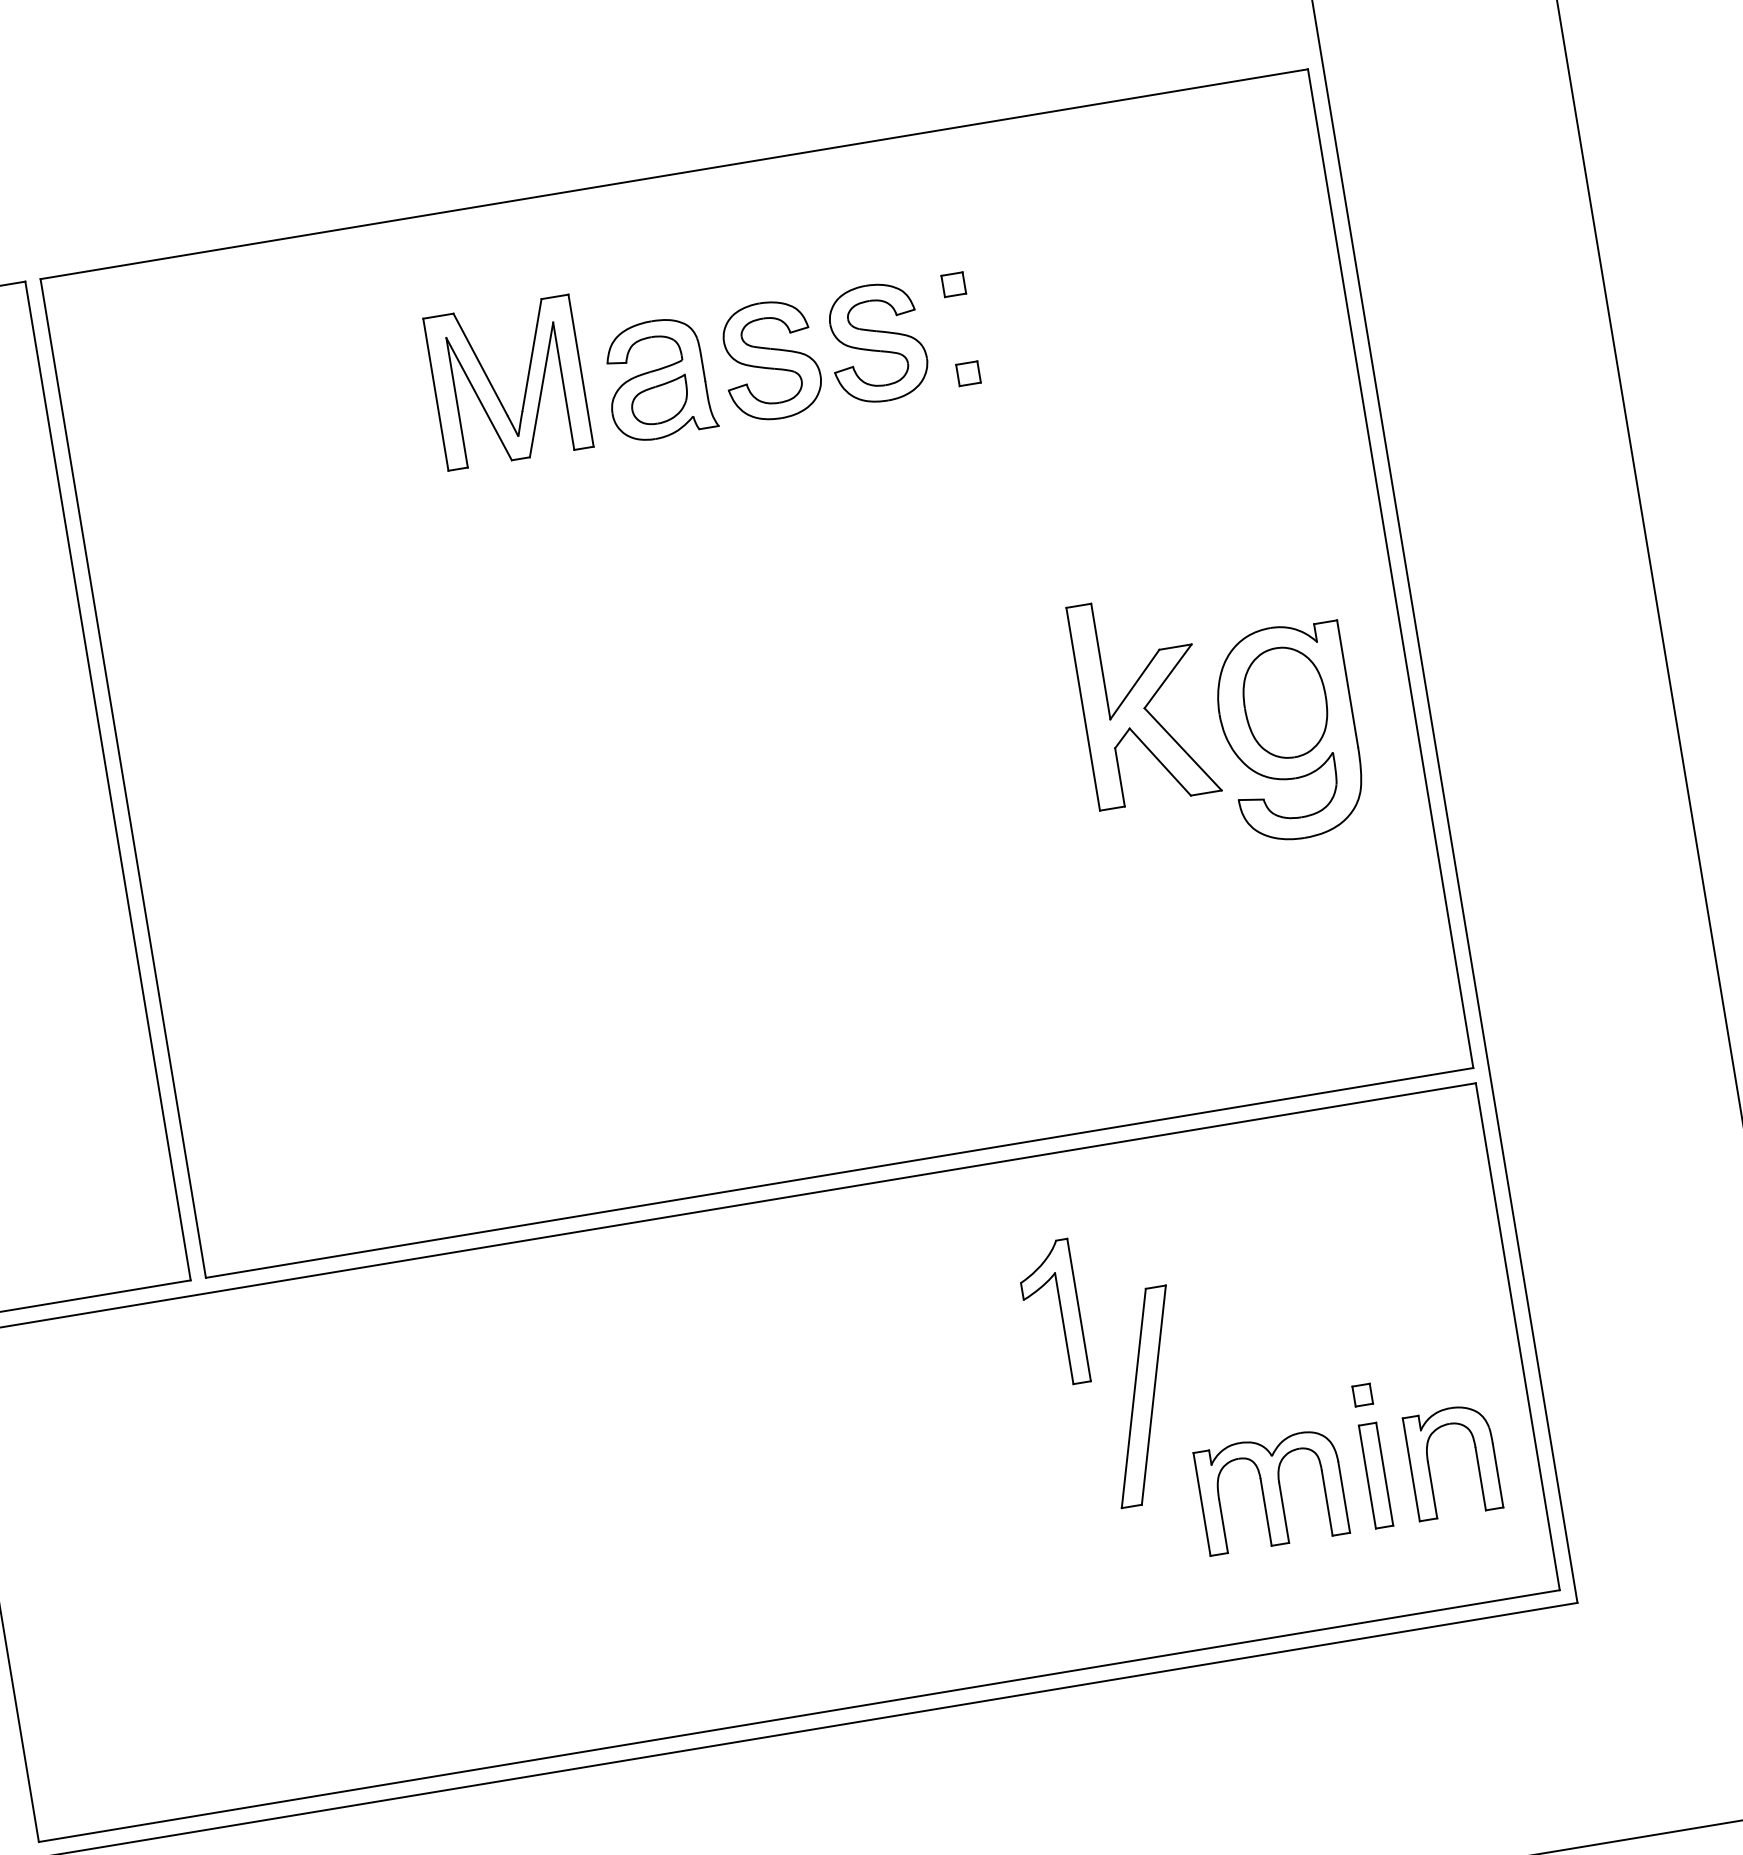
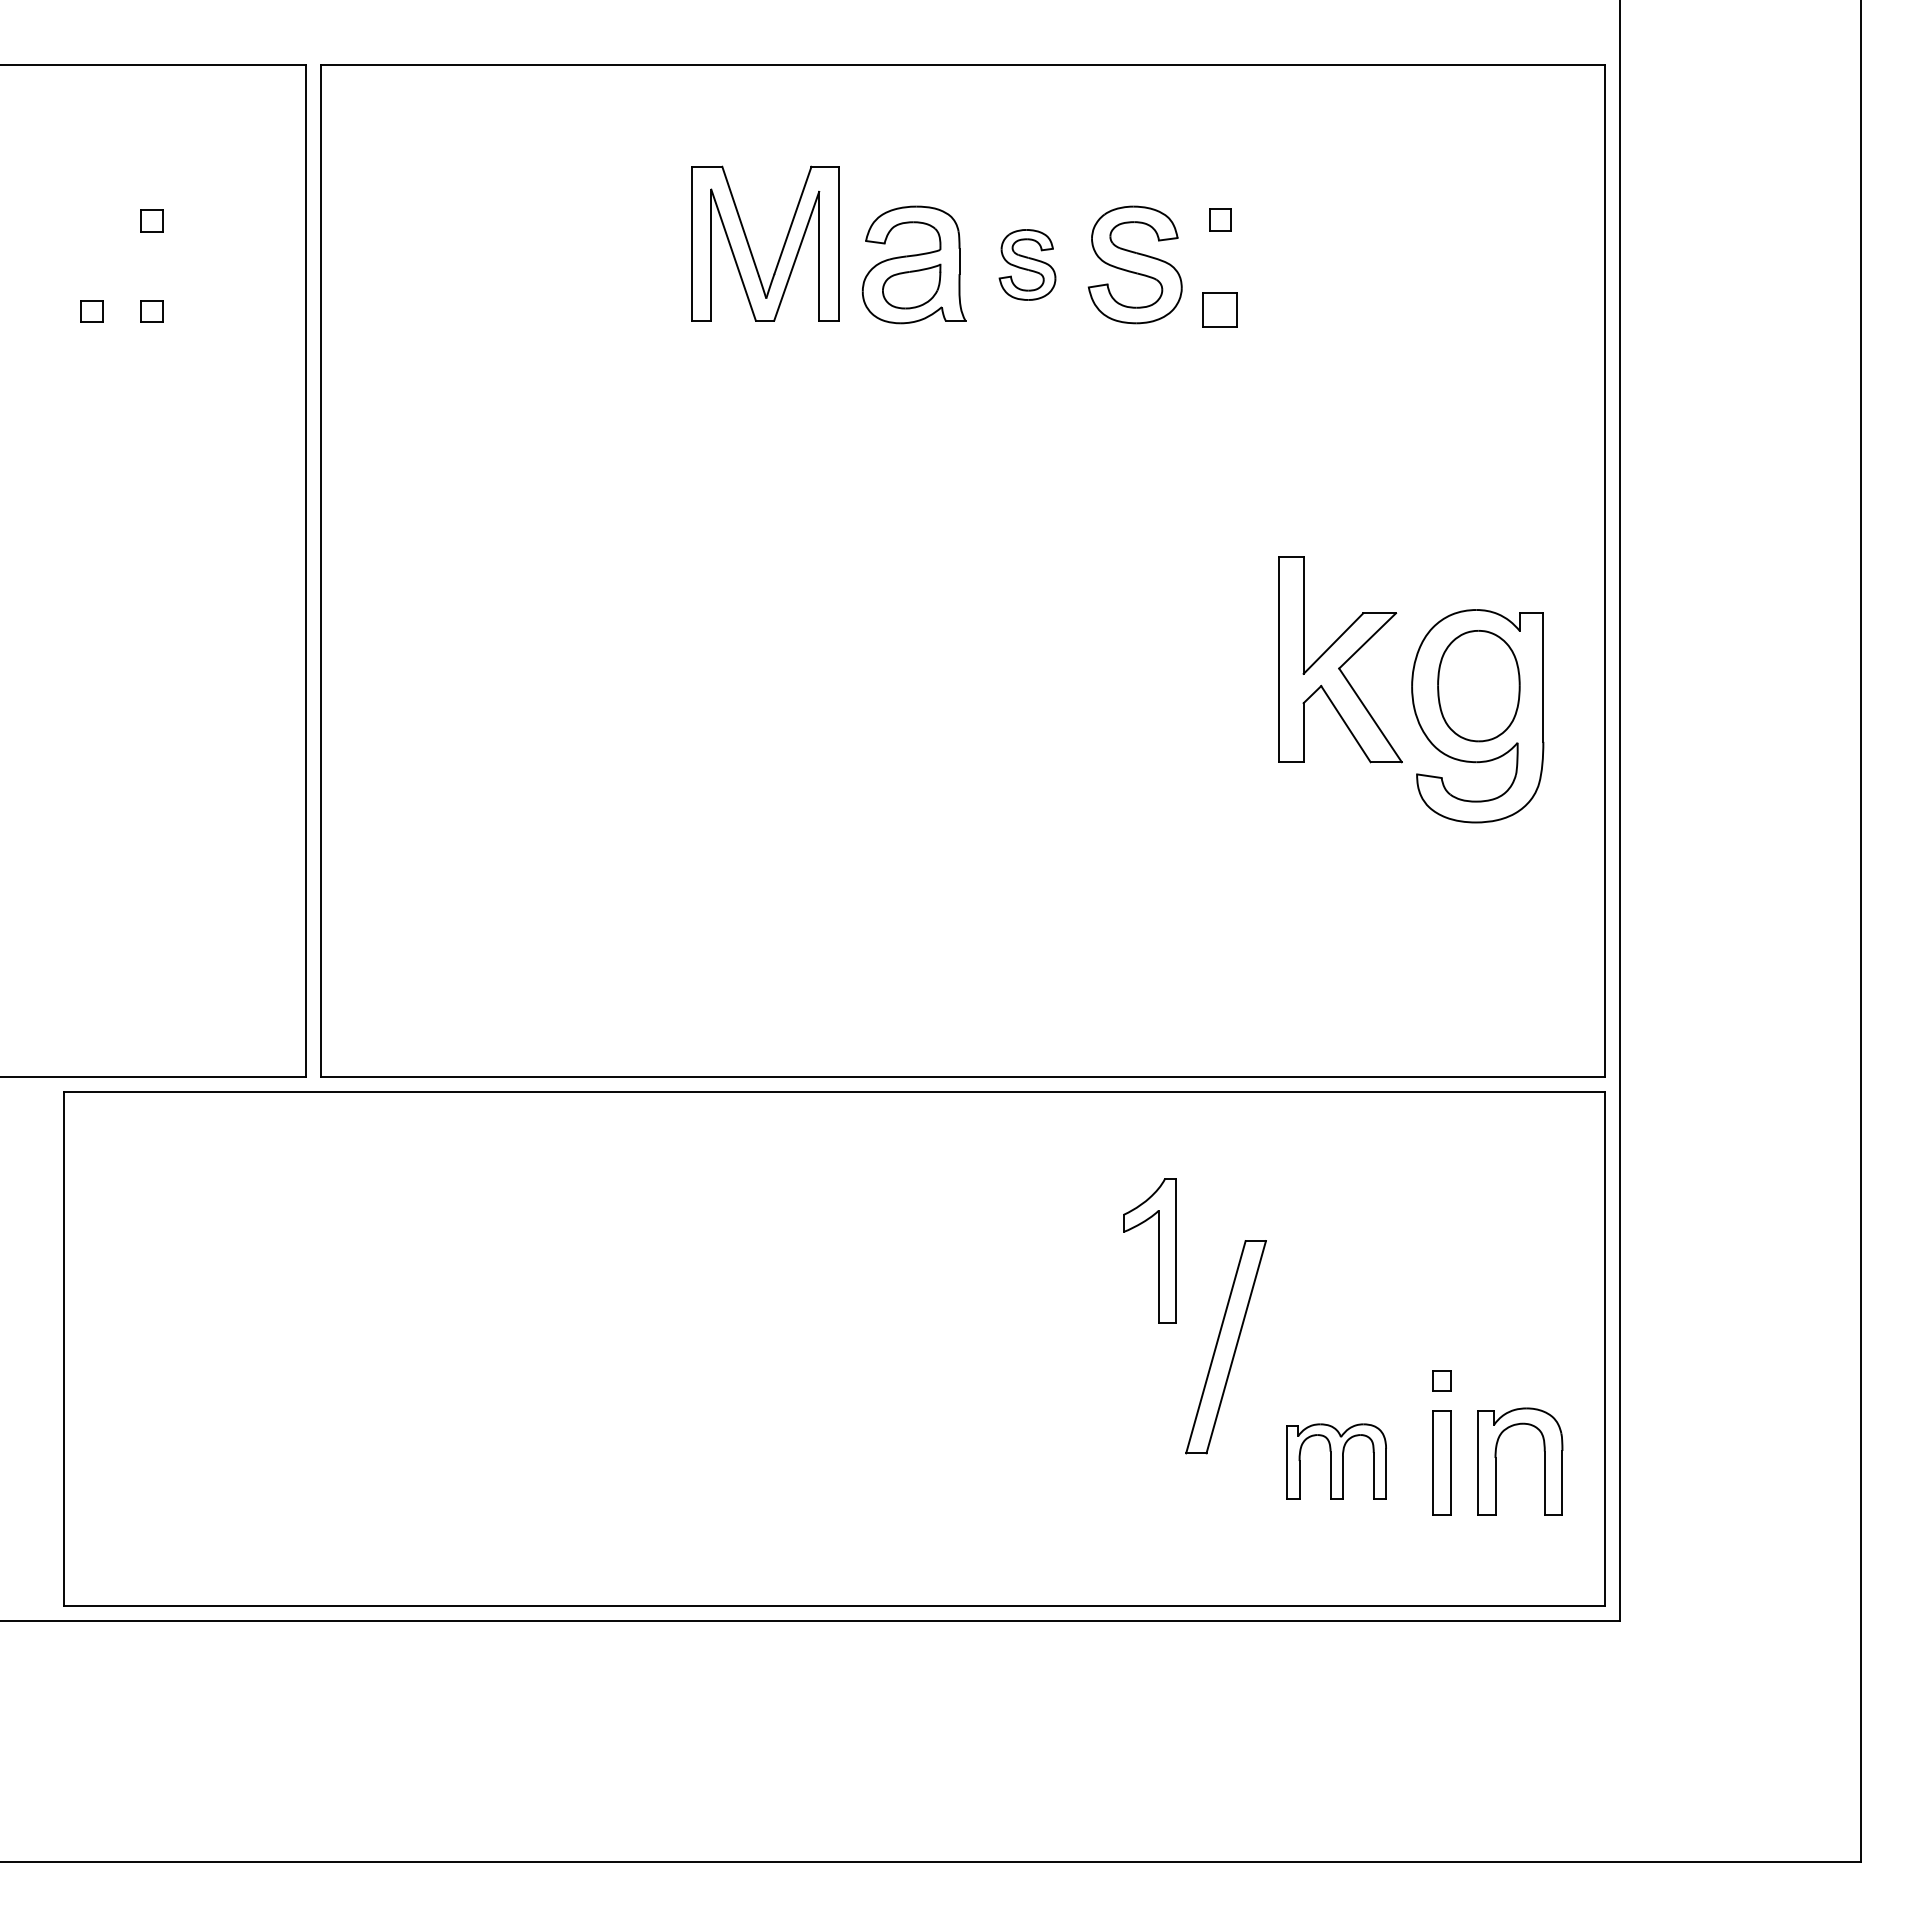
part: (770, 360) -> (1027, 264), size x0.6
part: (968, 373) -> (1220, 309), size x1.6
part: (1271, 1491) -> (1336, 1461), size x0.7

